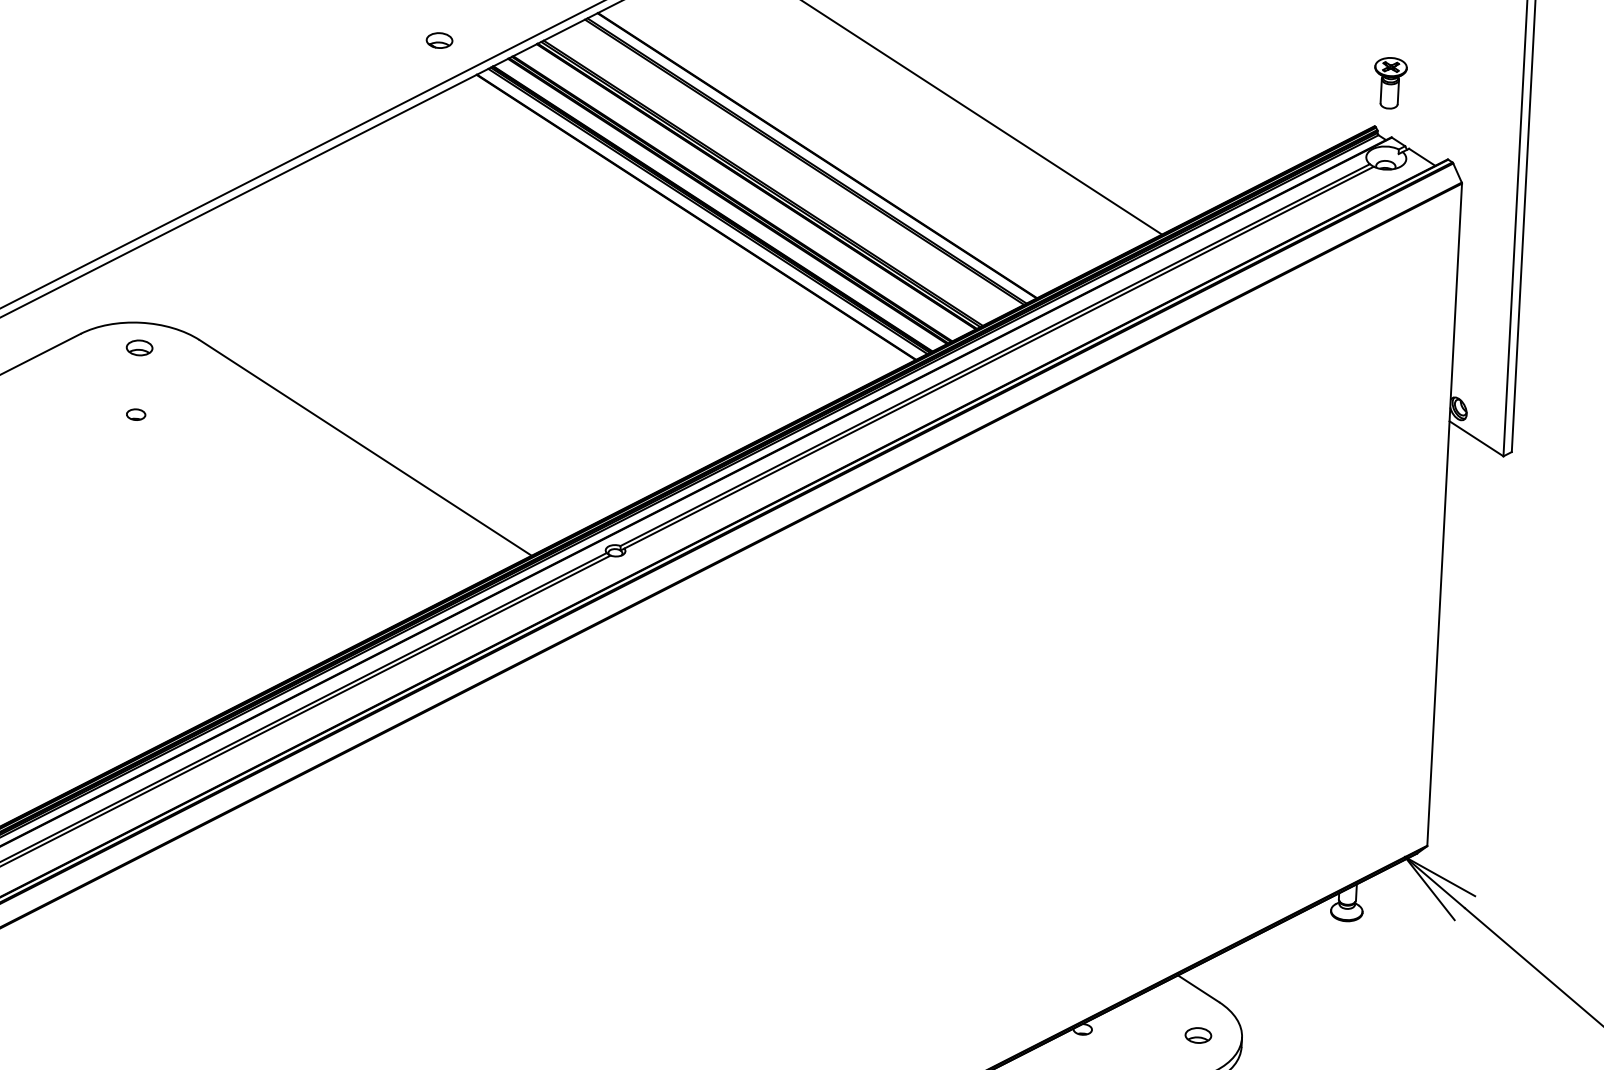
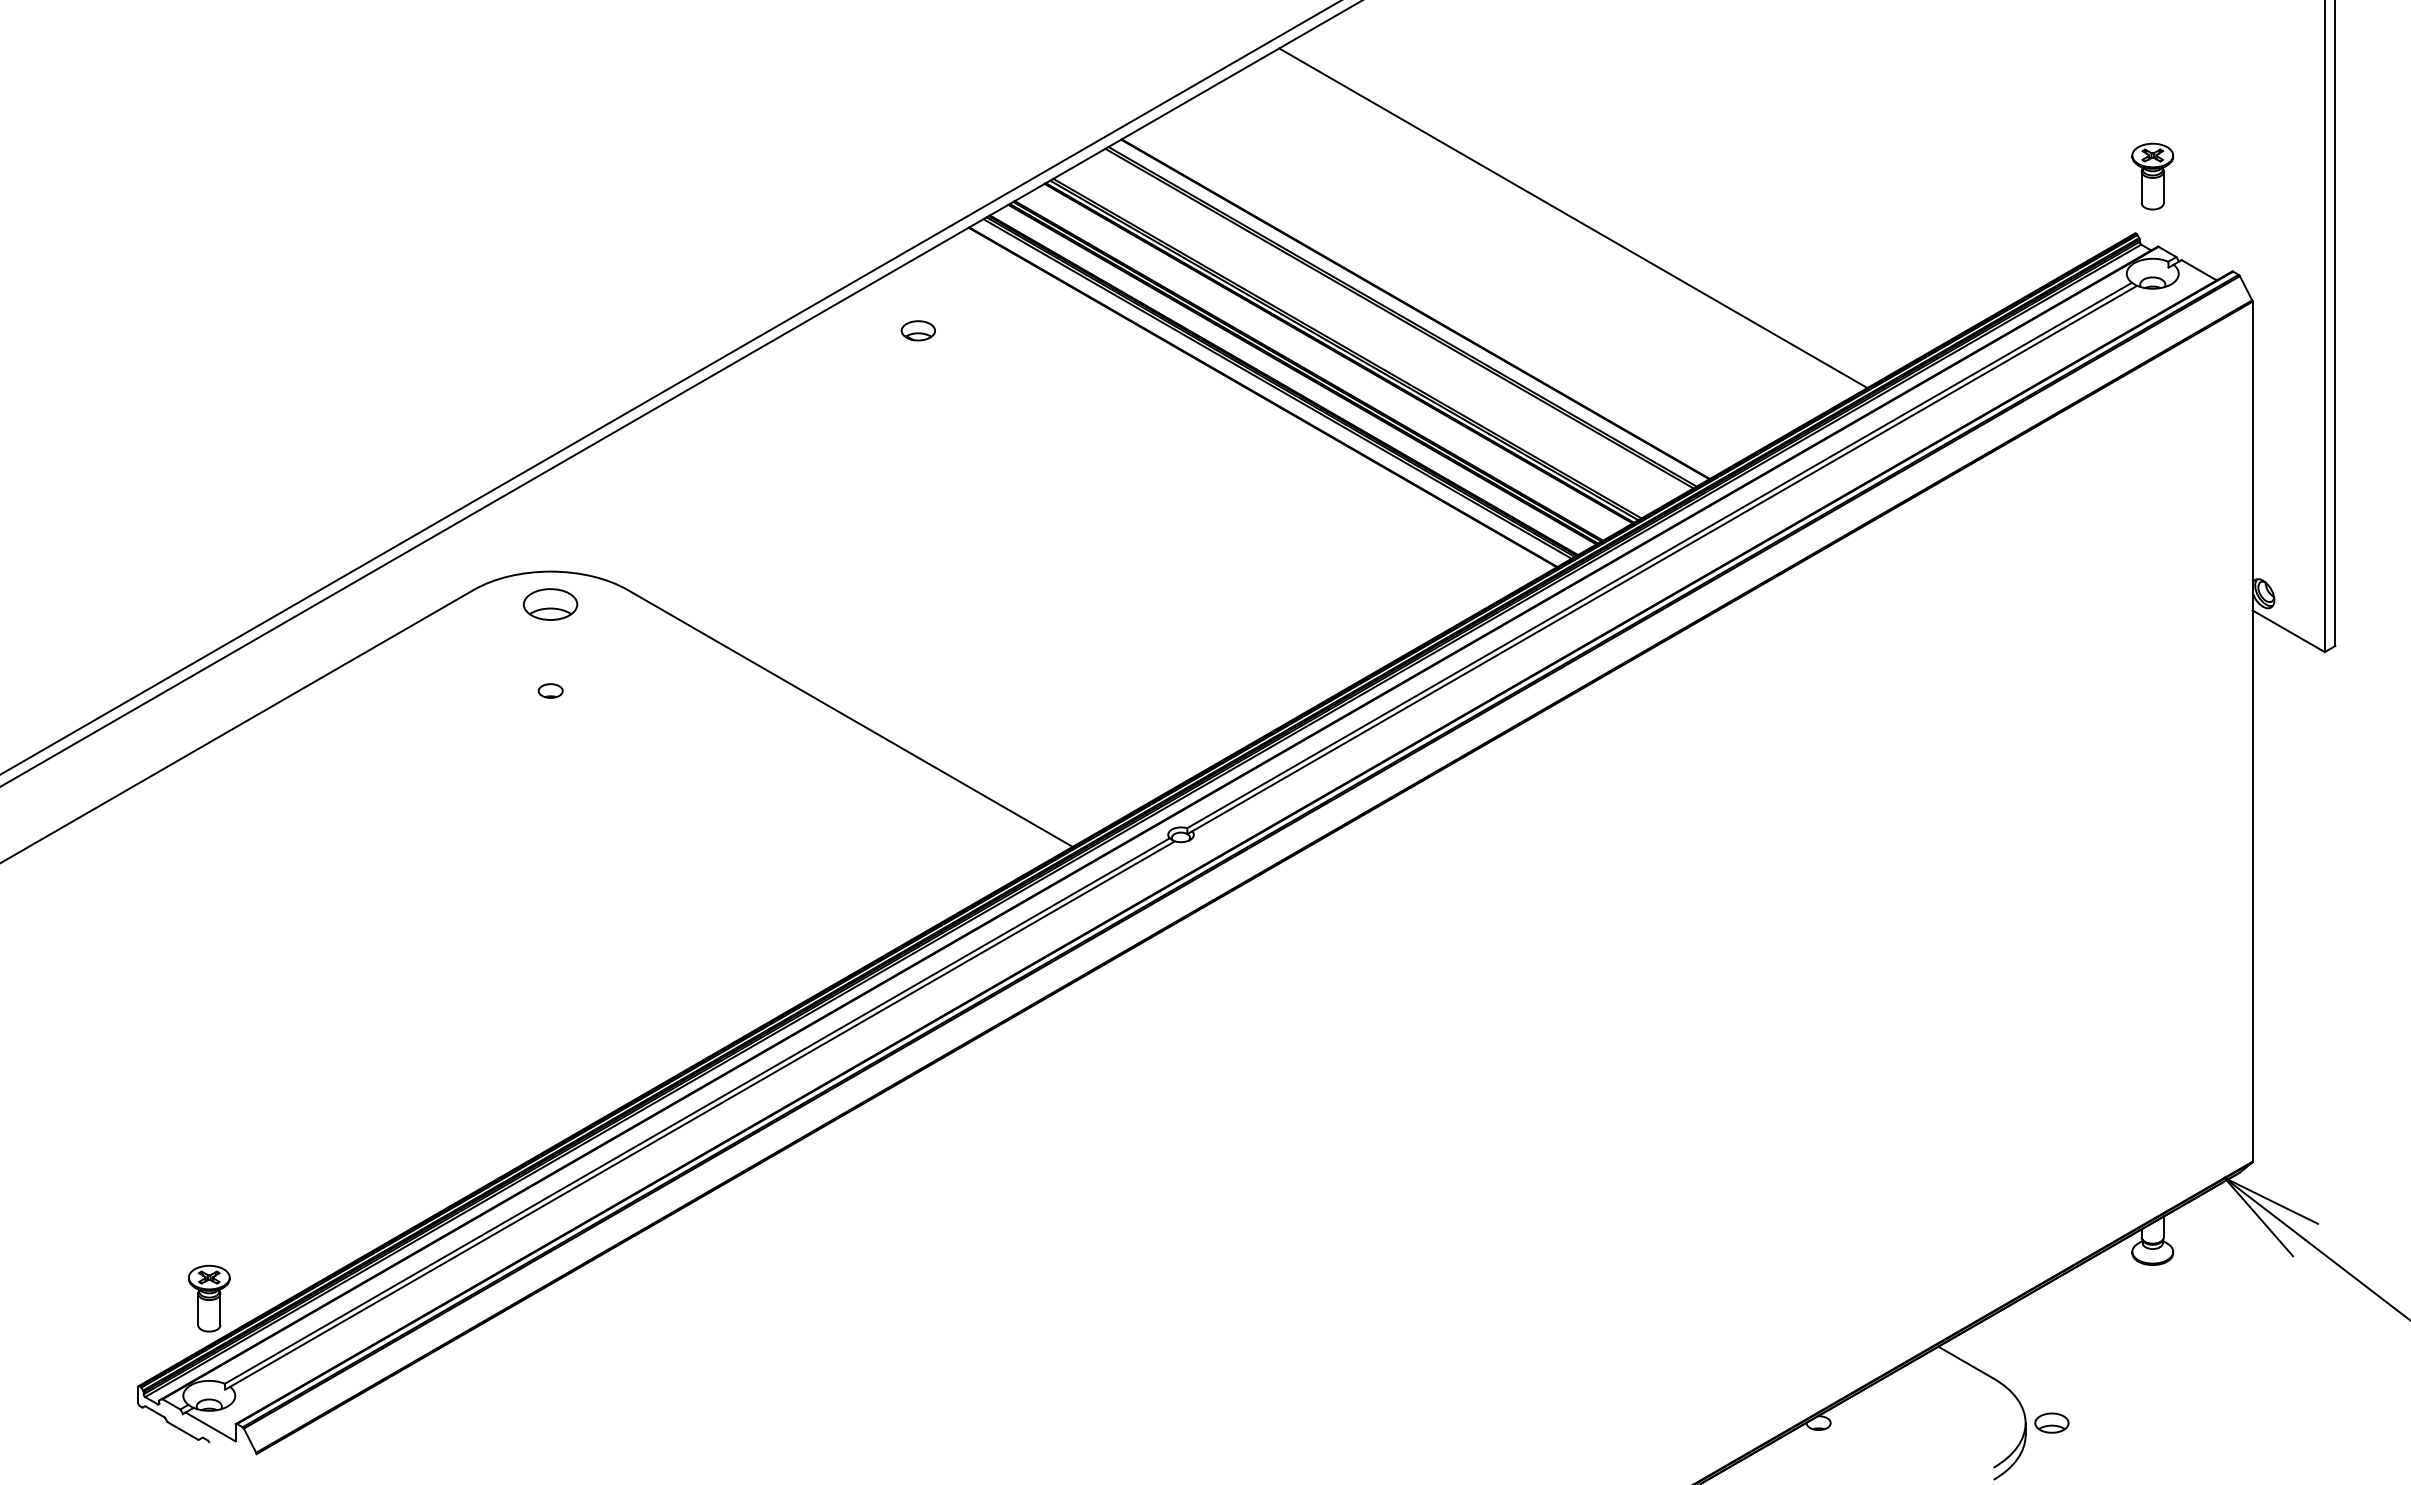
part: (438, 40) -> (917, 330), moved
part: (139, 347) -> (550, 603), size x1.6
part: (1198, 1035) -> (2051, 1422), moved

